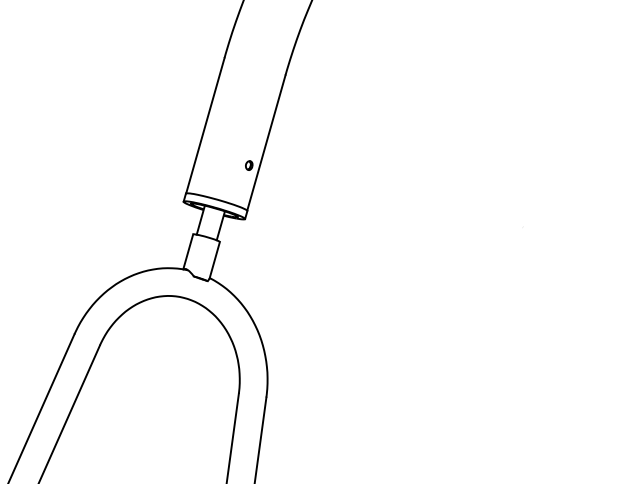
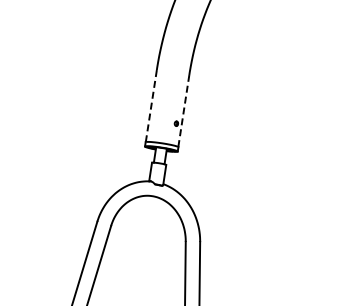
line: (205, 126) -> (151, 106), solid -> dashed
line: (265, 141) -> (183, 110), solid -> dashed

